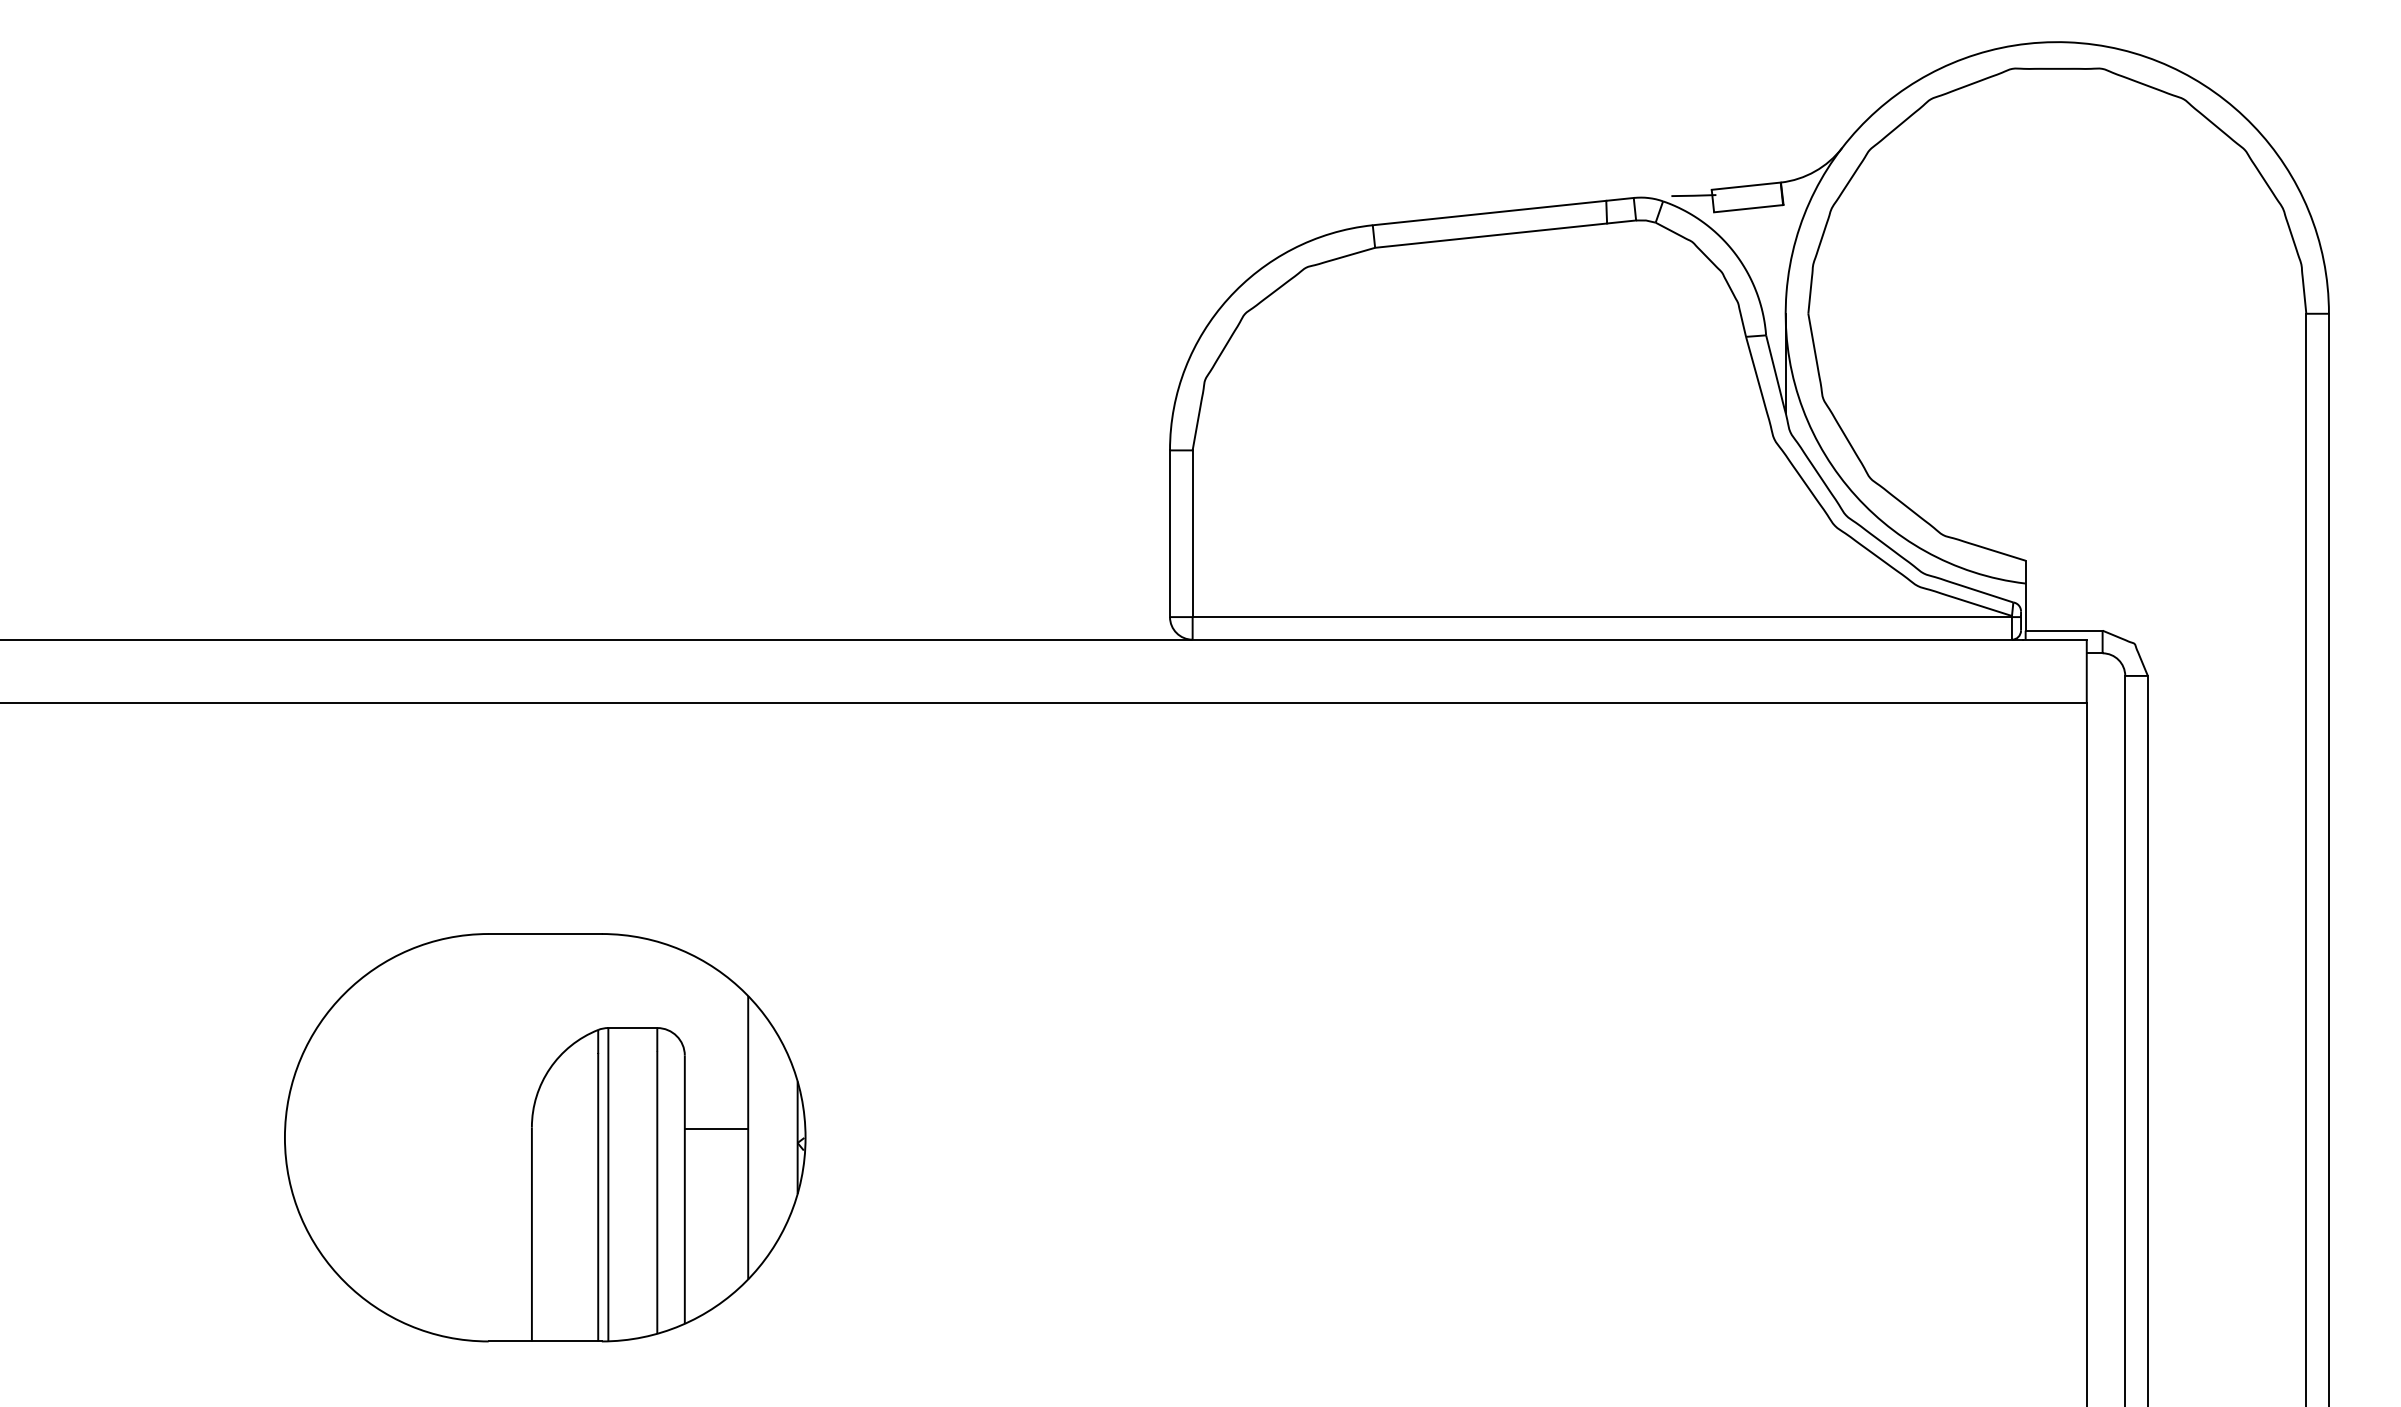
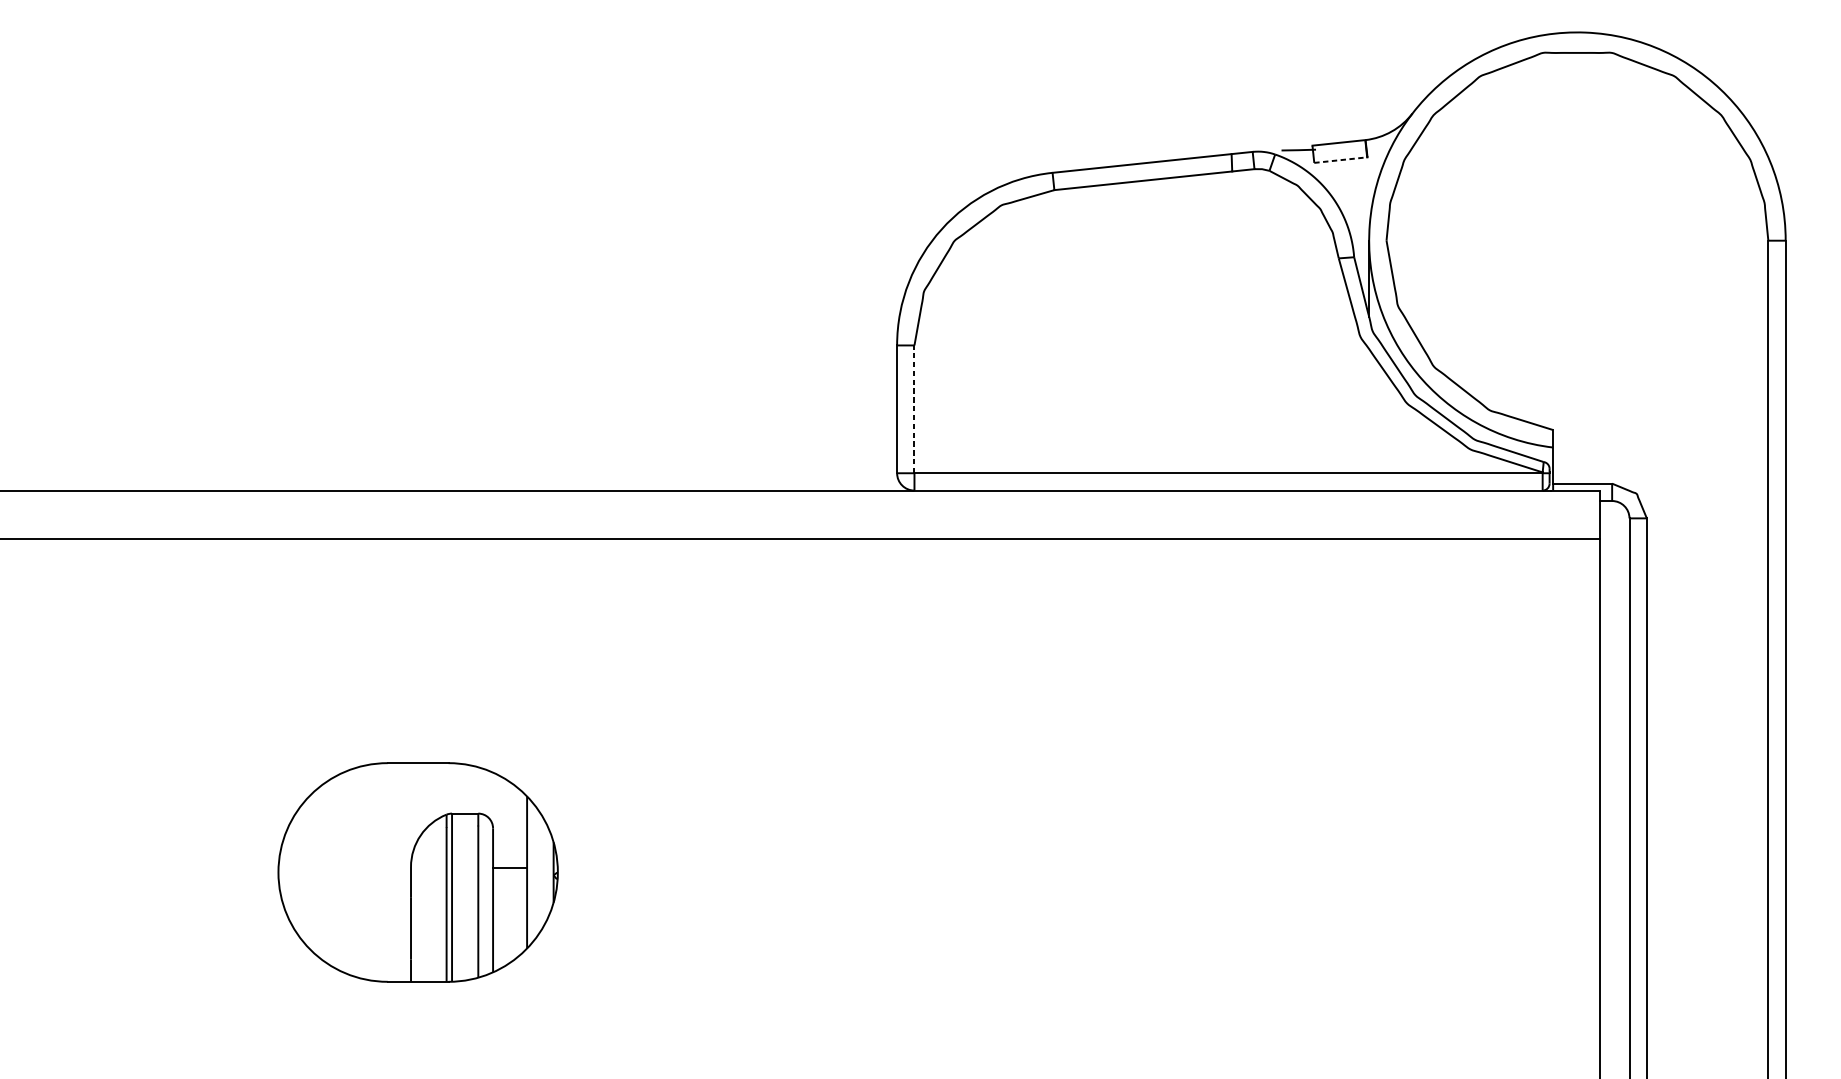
line: (1748, 208) -> (1340, 159), solid -> dashed
line: (1192, 533) -> (914, 409), solid -> dashed
part: (545, 1137) -> (418, 872), size x0.7

